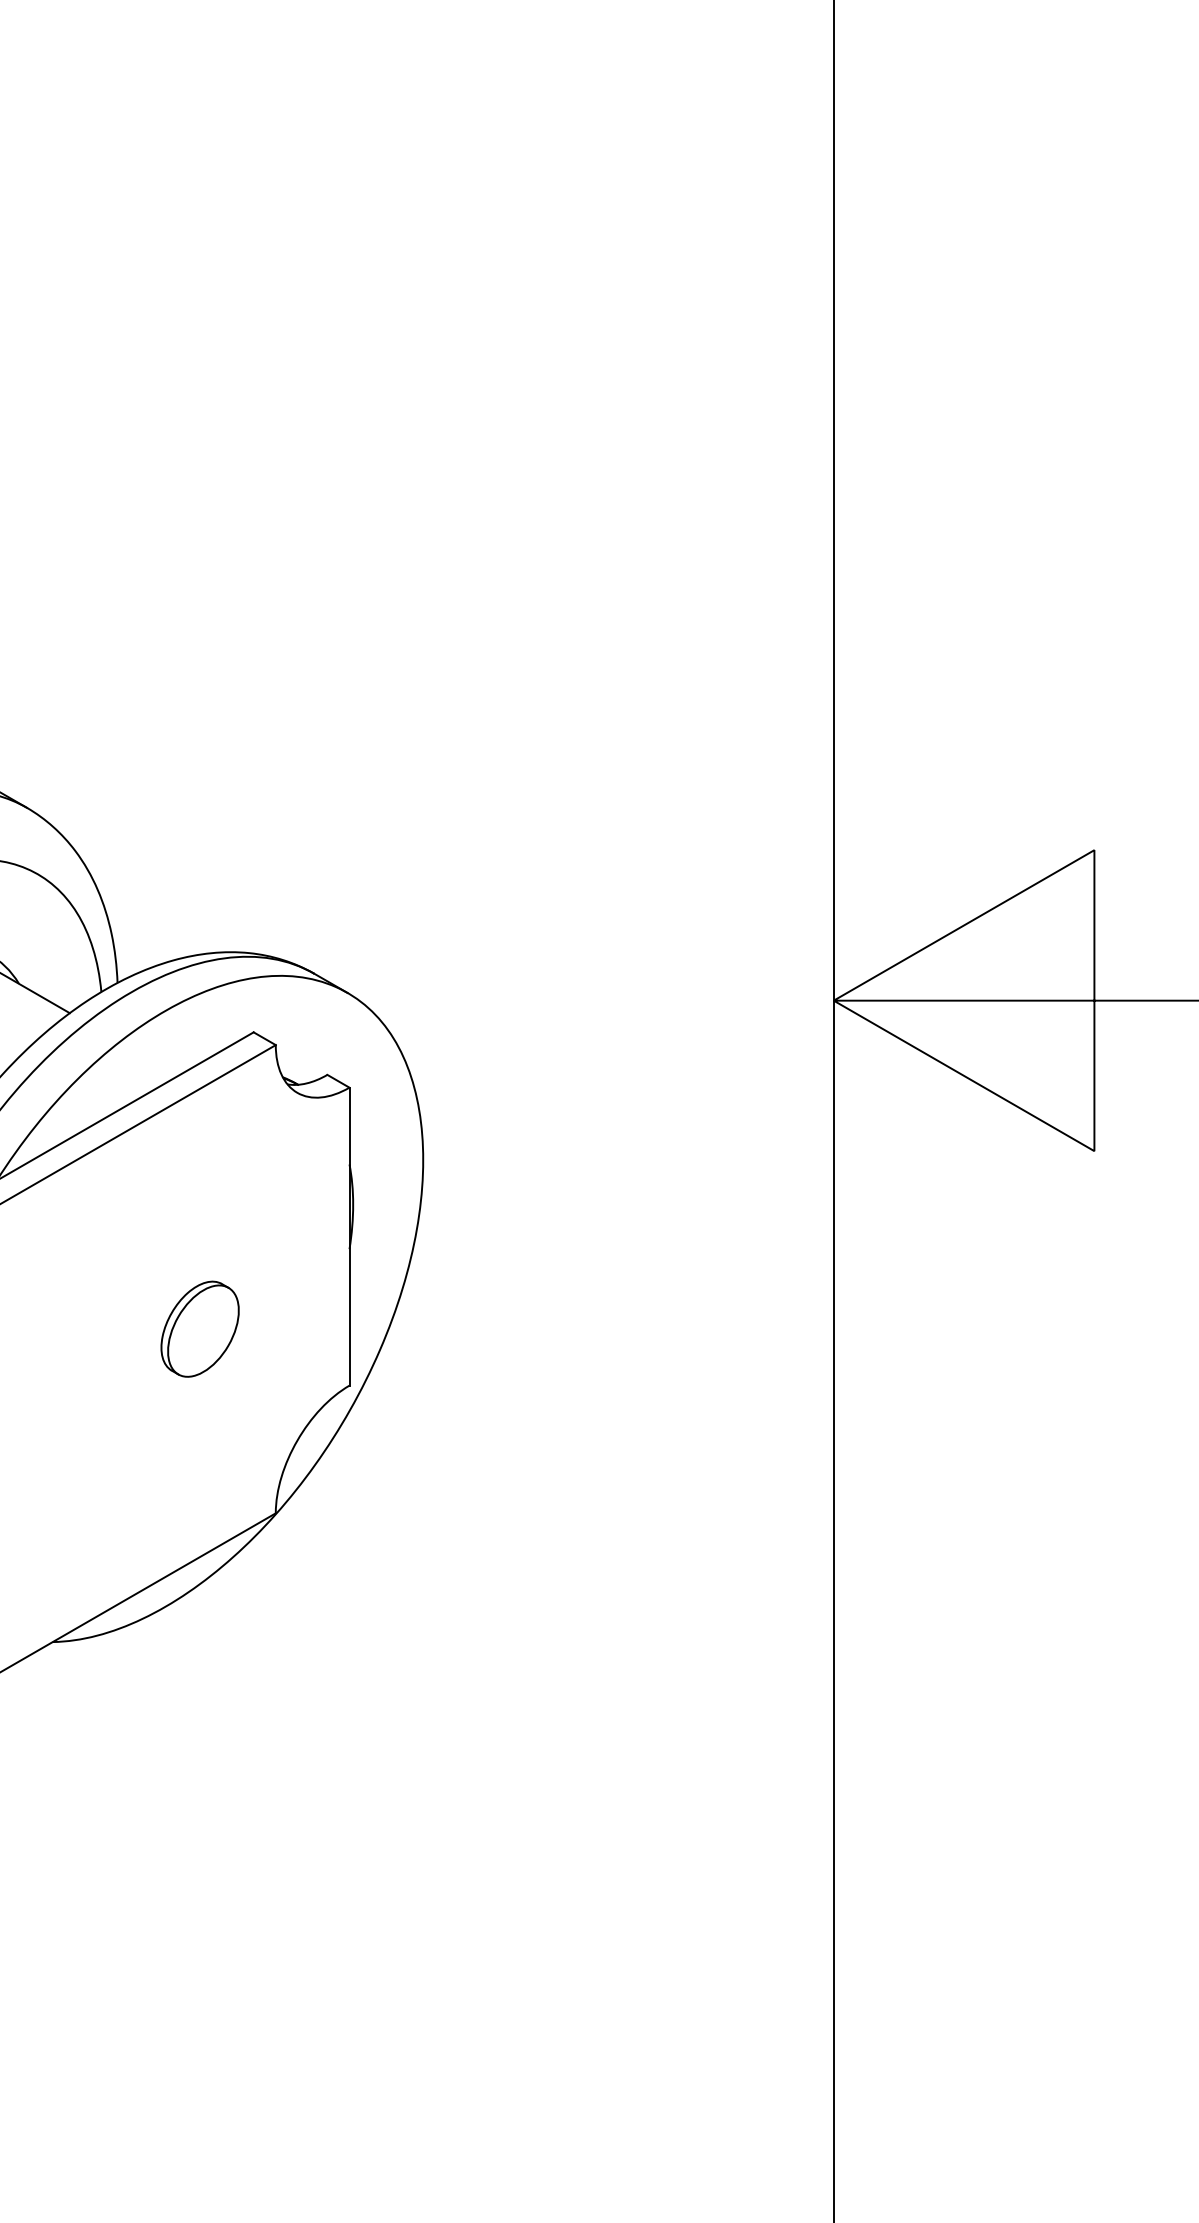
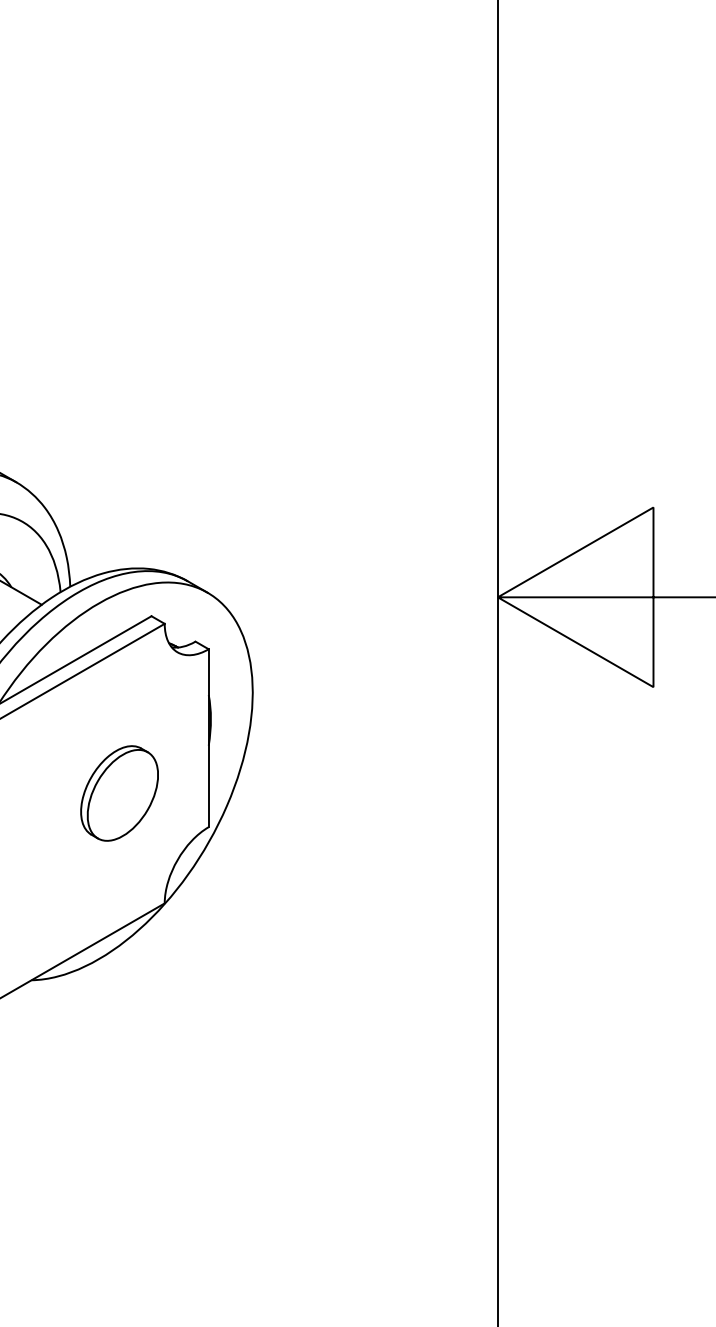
part: (200, 1329) -> (119, 793), size x1.67

